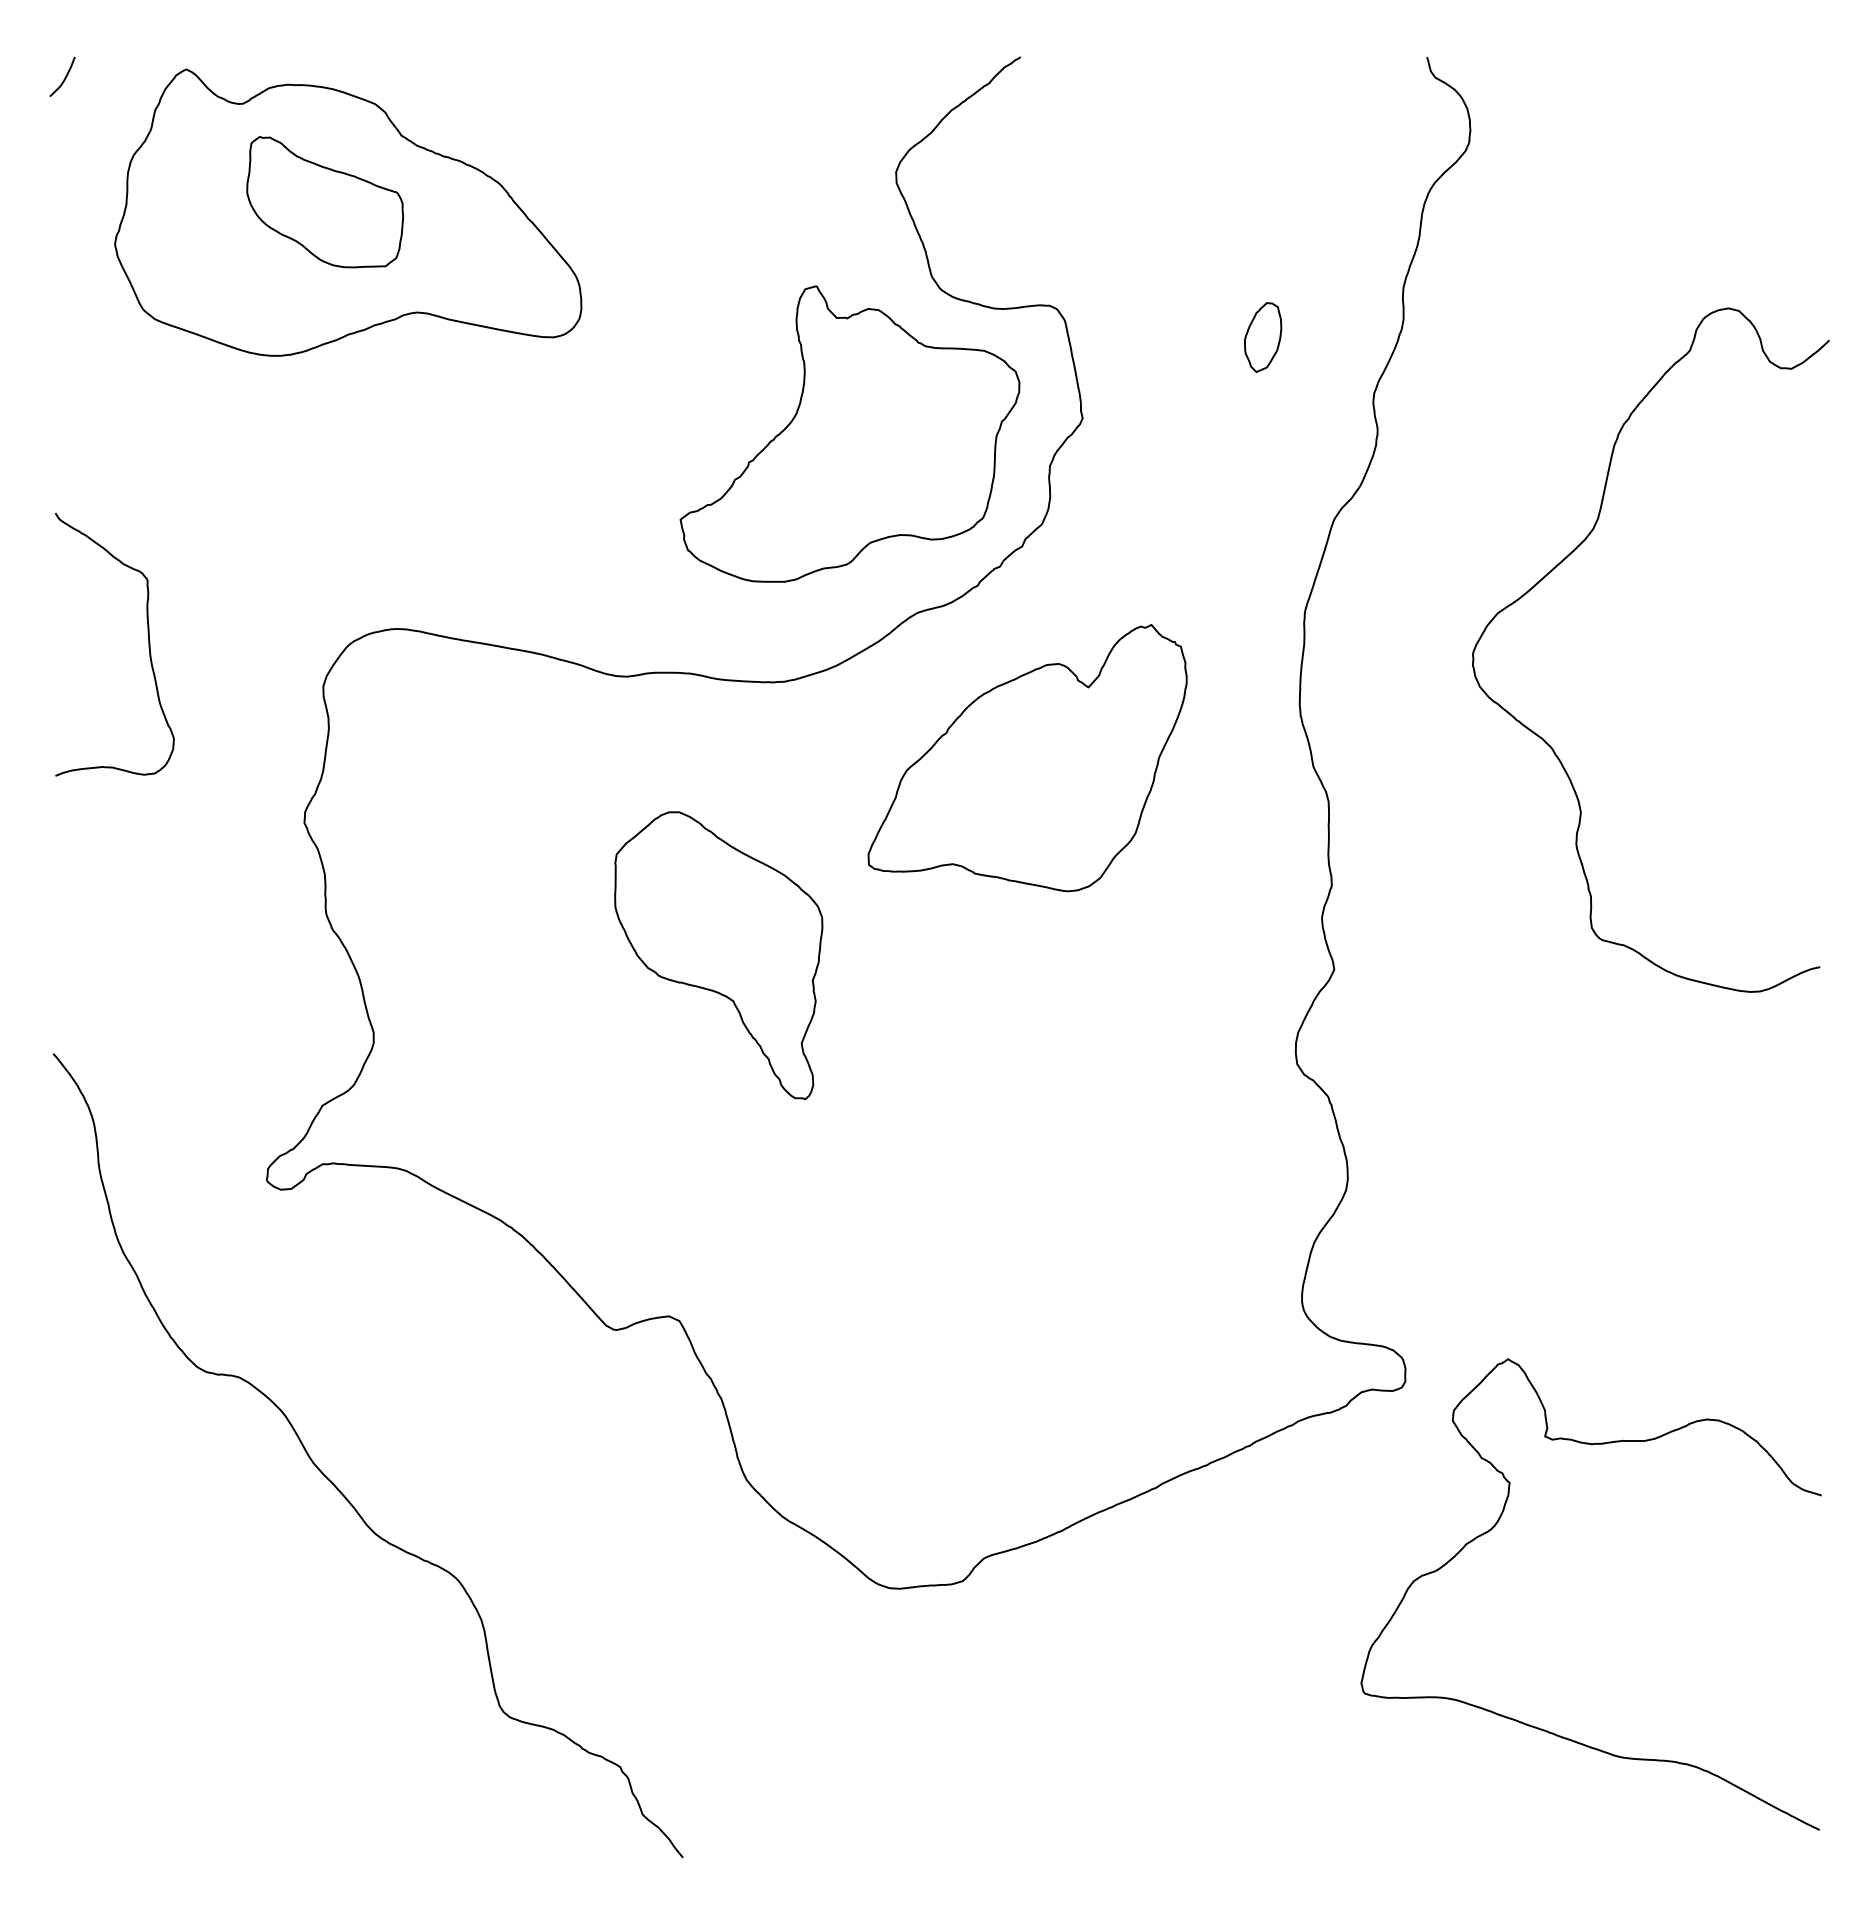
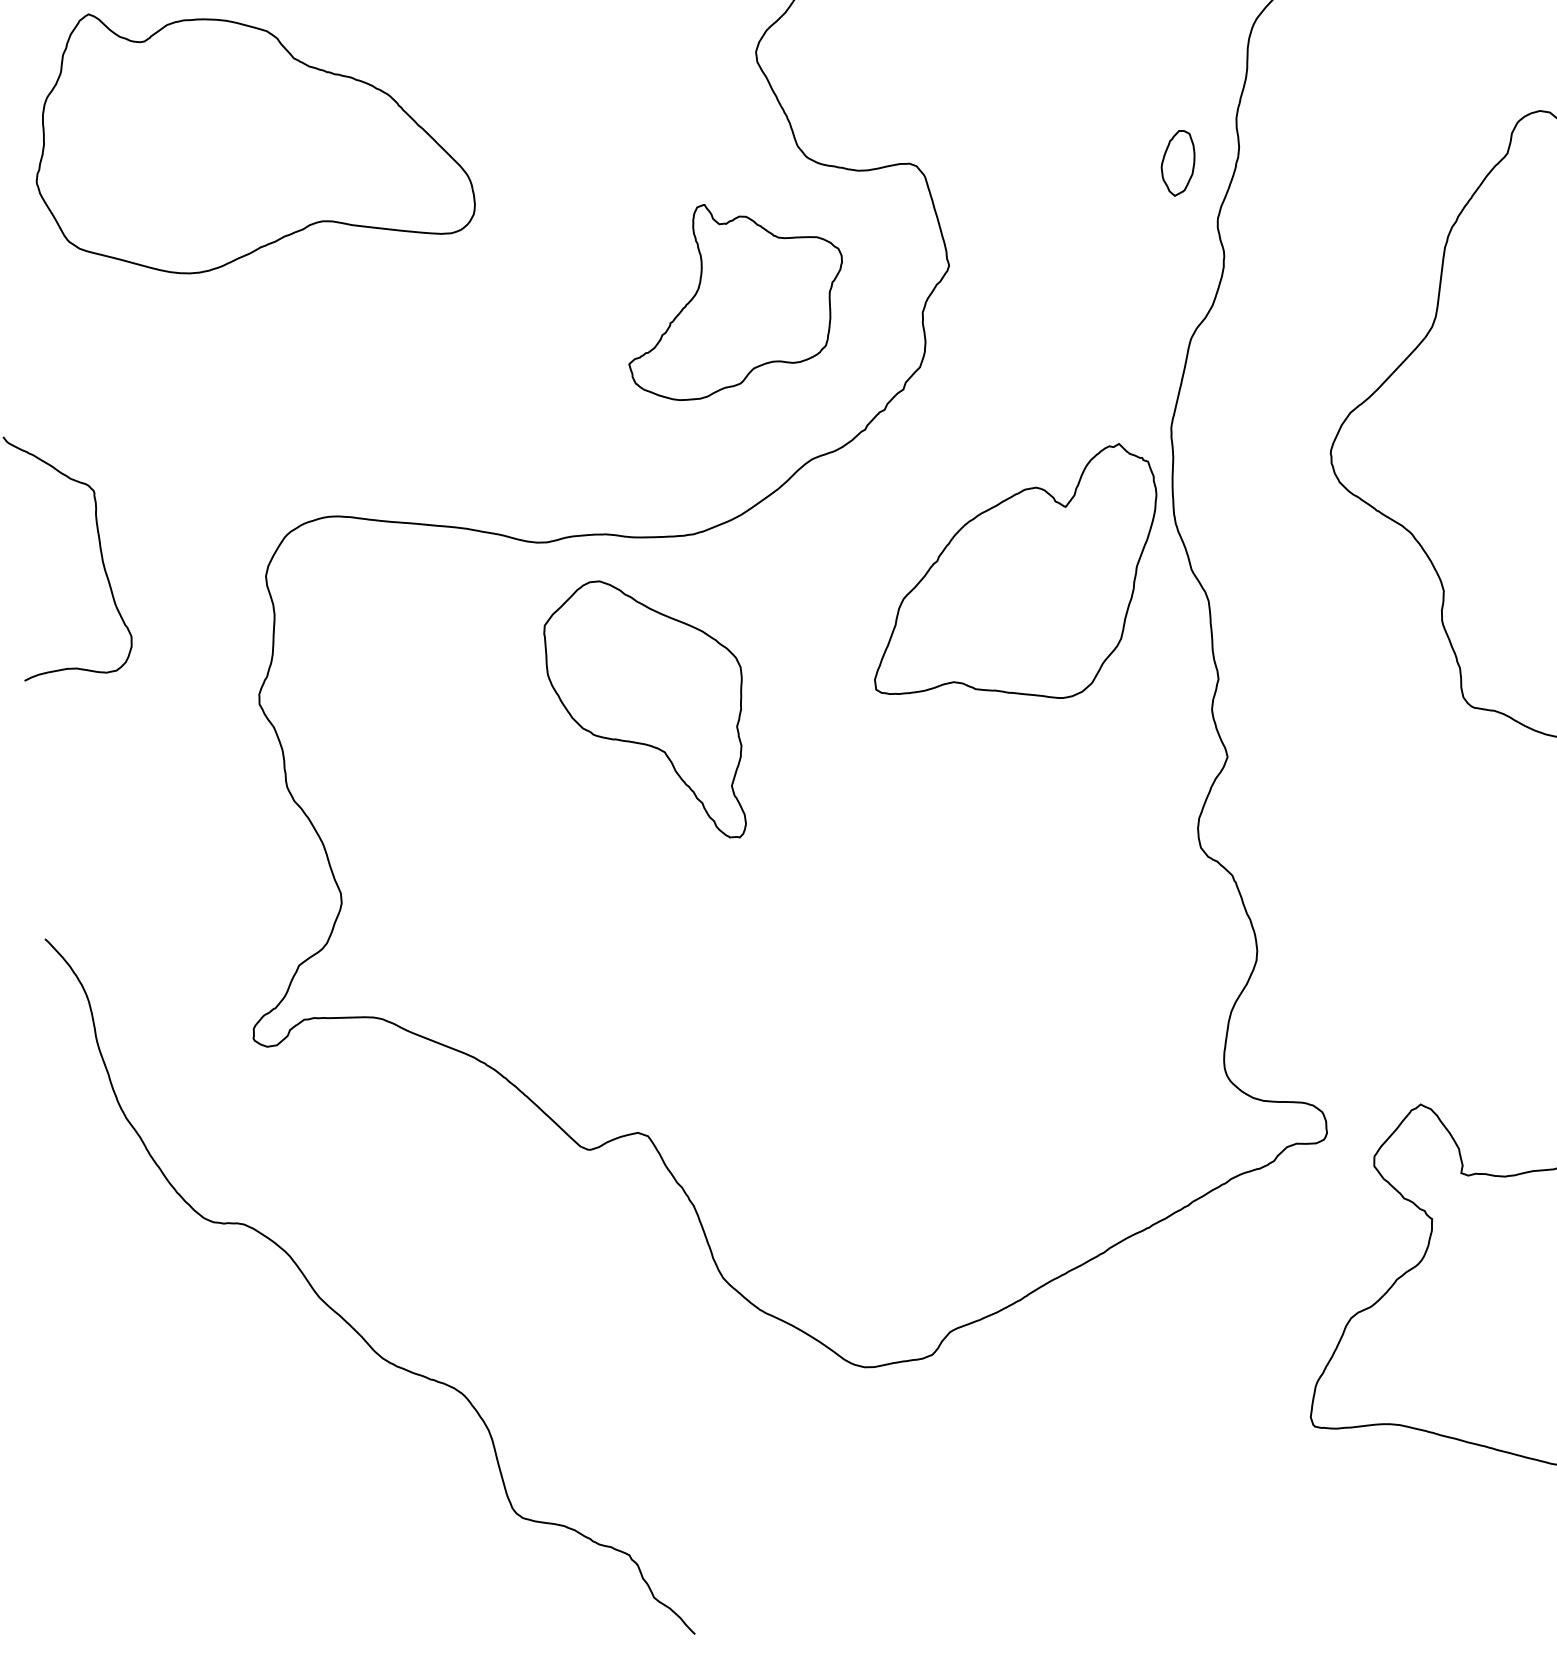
part: (324, 202) -> (227, 126), removed
part: (1263, 337) -> (1178, 163), moved
part: (849, 433) -> (733, 298), size x0.7
part: (1027, 758) -> (1014, 577), moved
part: (718, 955) -> (647, 711), moved

